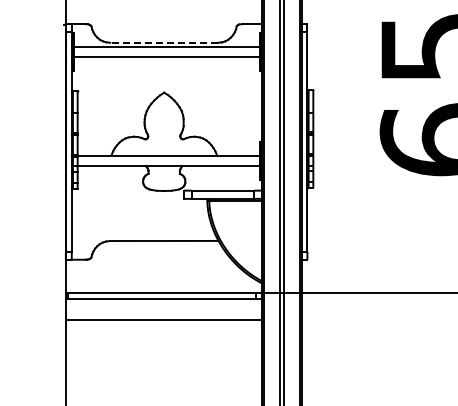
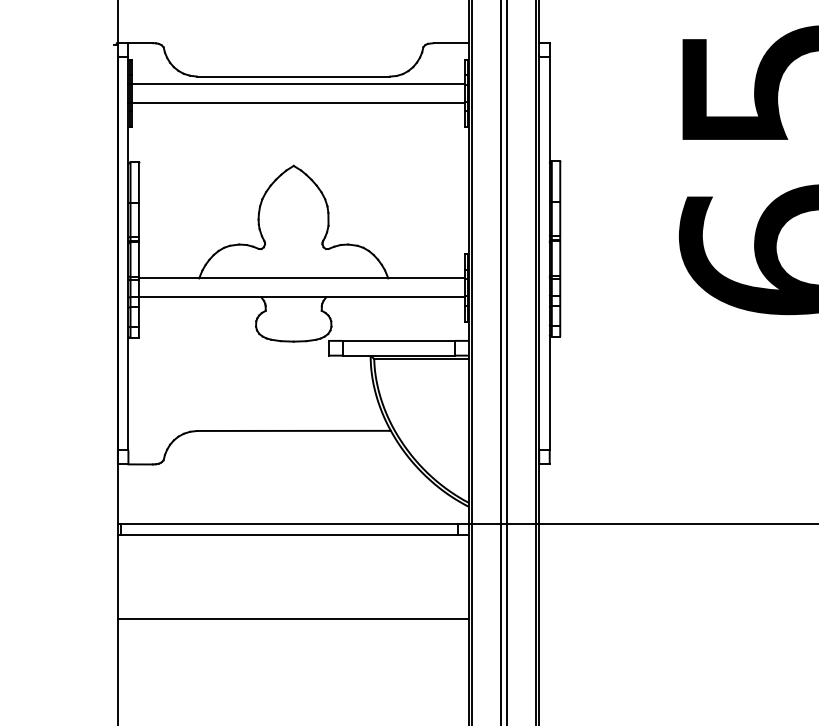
line: (164, 42) -> (294, 76), dashed -> solid
line: (163, 320) -> (292, 619), moved

